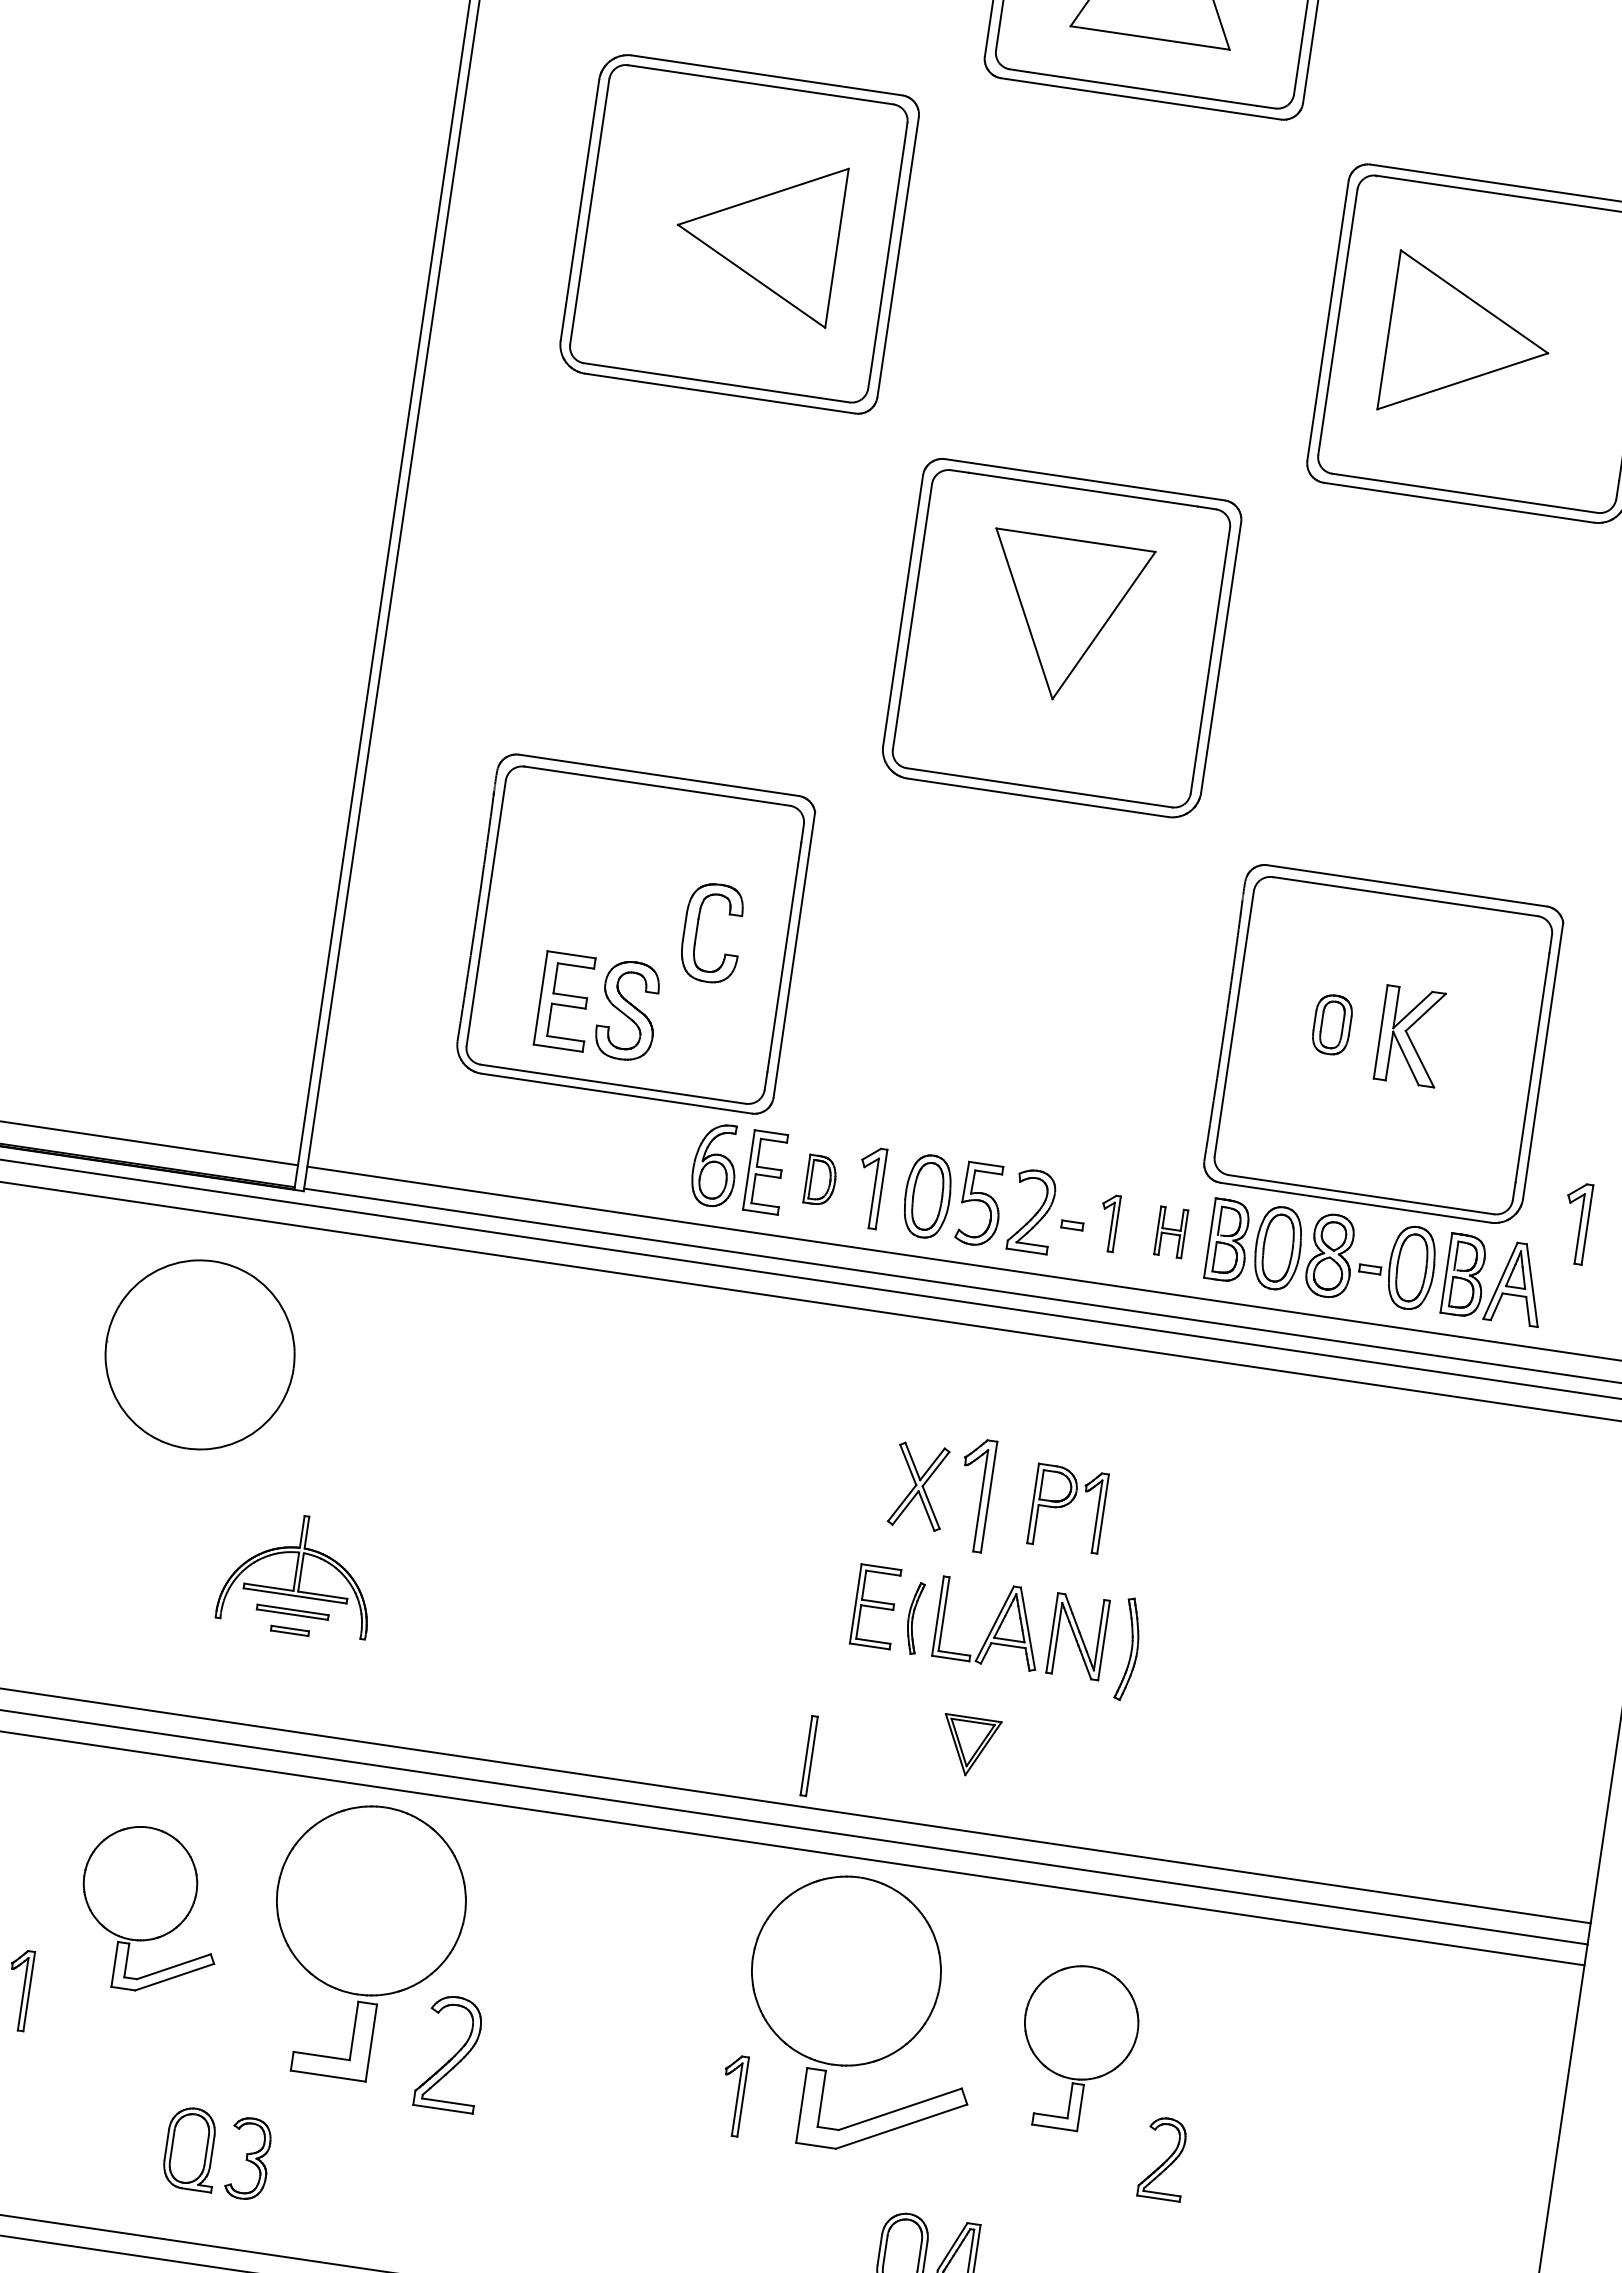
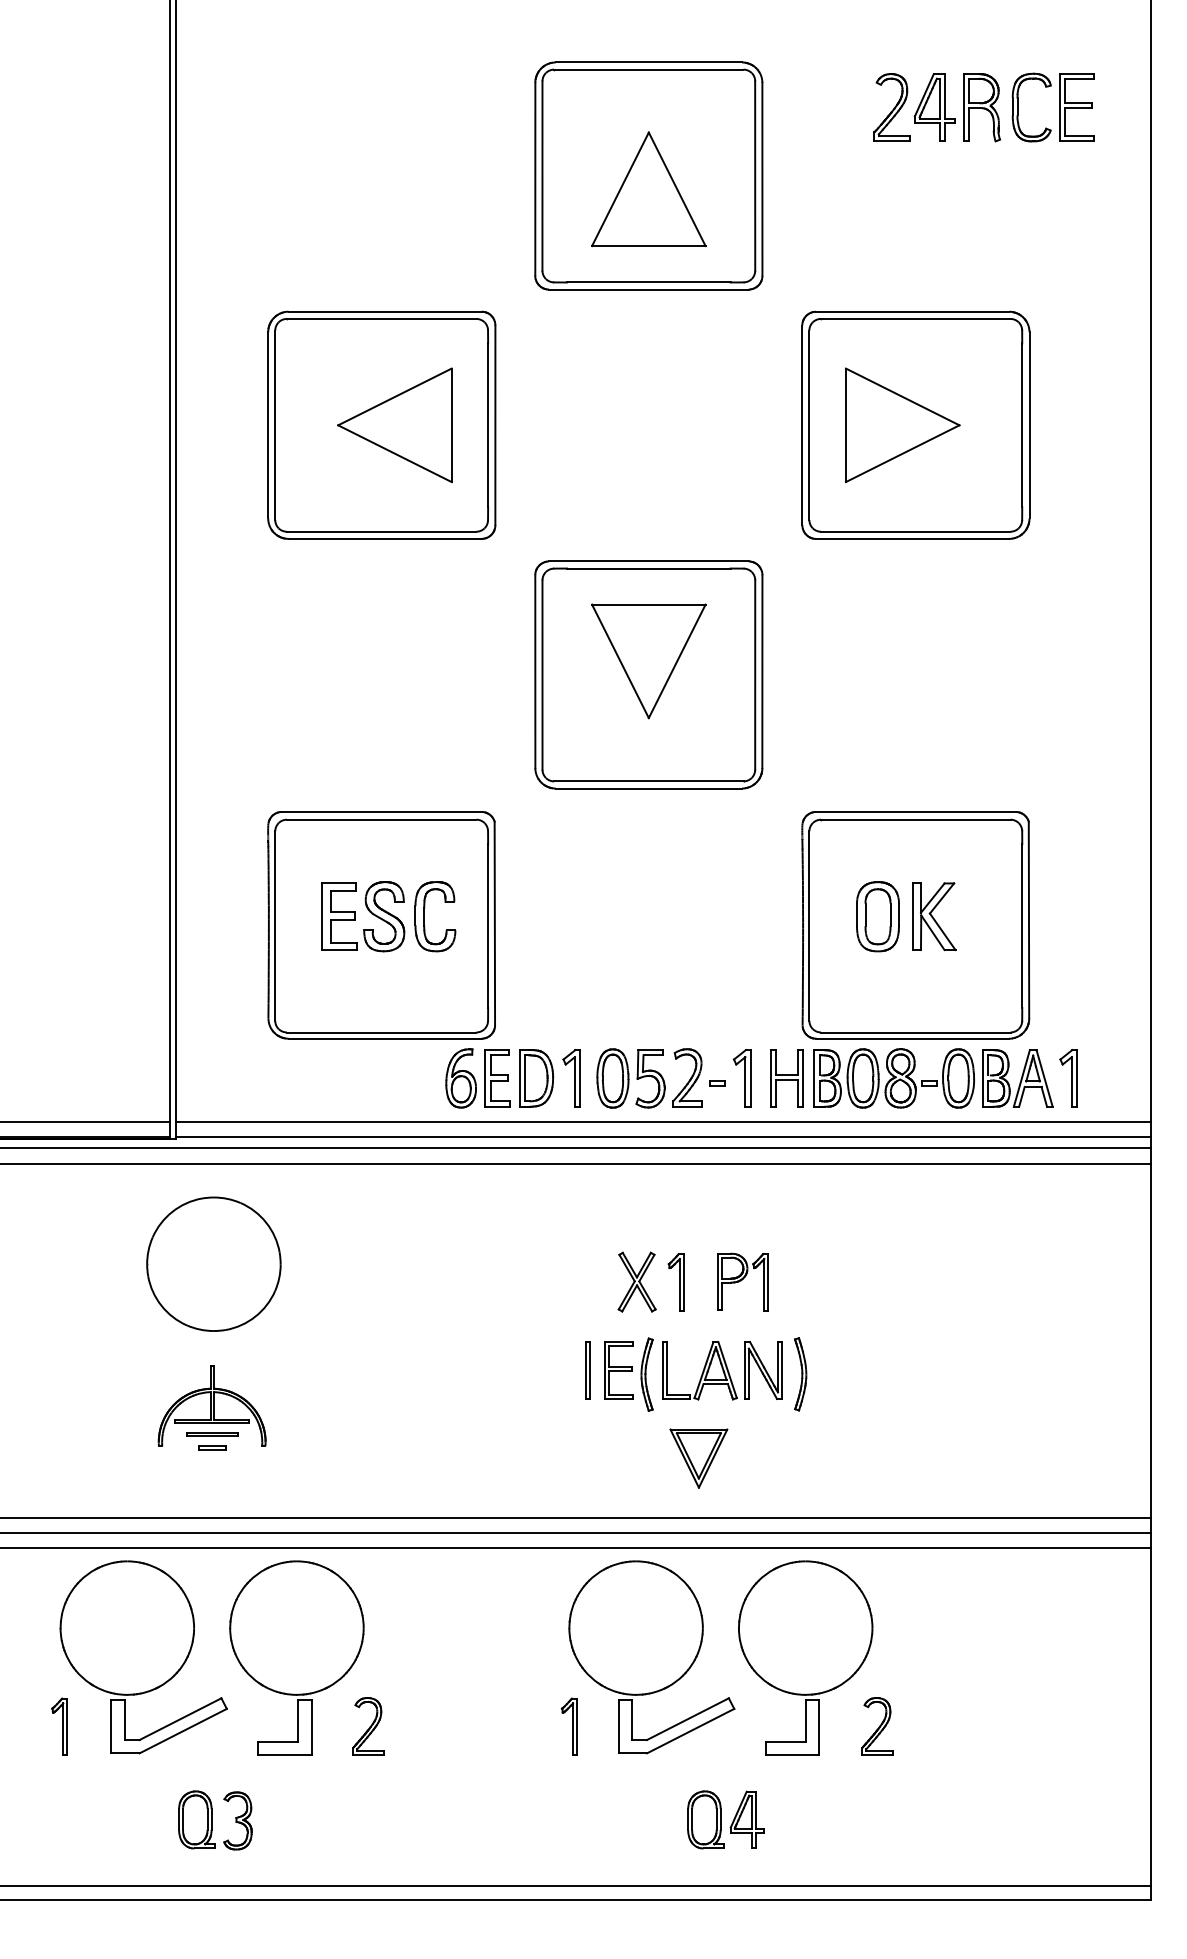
part: (606, 1000) -> (368, 911), moved
part: (1331, 1024) -> (877, 916), size x1.67
part: (820, 1180) -> (536, 1078), size x1.67
part: (1107, 1223) -> (741, 1078), size x1.43
part: (1575, 1223) -> (1068, 1078), moved
part: (1170, 1232) -> (786, 1078), size x1.67
part: (199, 1353) -> (213, 1263), moved
part: (973, 1495) -> (675, 1282), size x0.71
part: (913, 1618) -> (646, 1374), size x1.43
part: (968, 1746) -> (698, 1458), size x1.43
part: (808, 1755) -> (587, 1370), moved
part: (150, 1910) -> (143, 1657), size x1.67
part: (1077, 2047) -> (805, 1657), size x1.67
part: (451, 2053) -> (368, 1726), size x0.71

